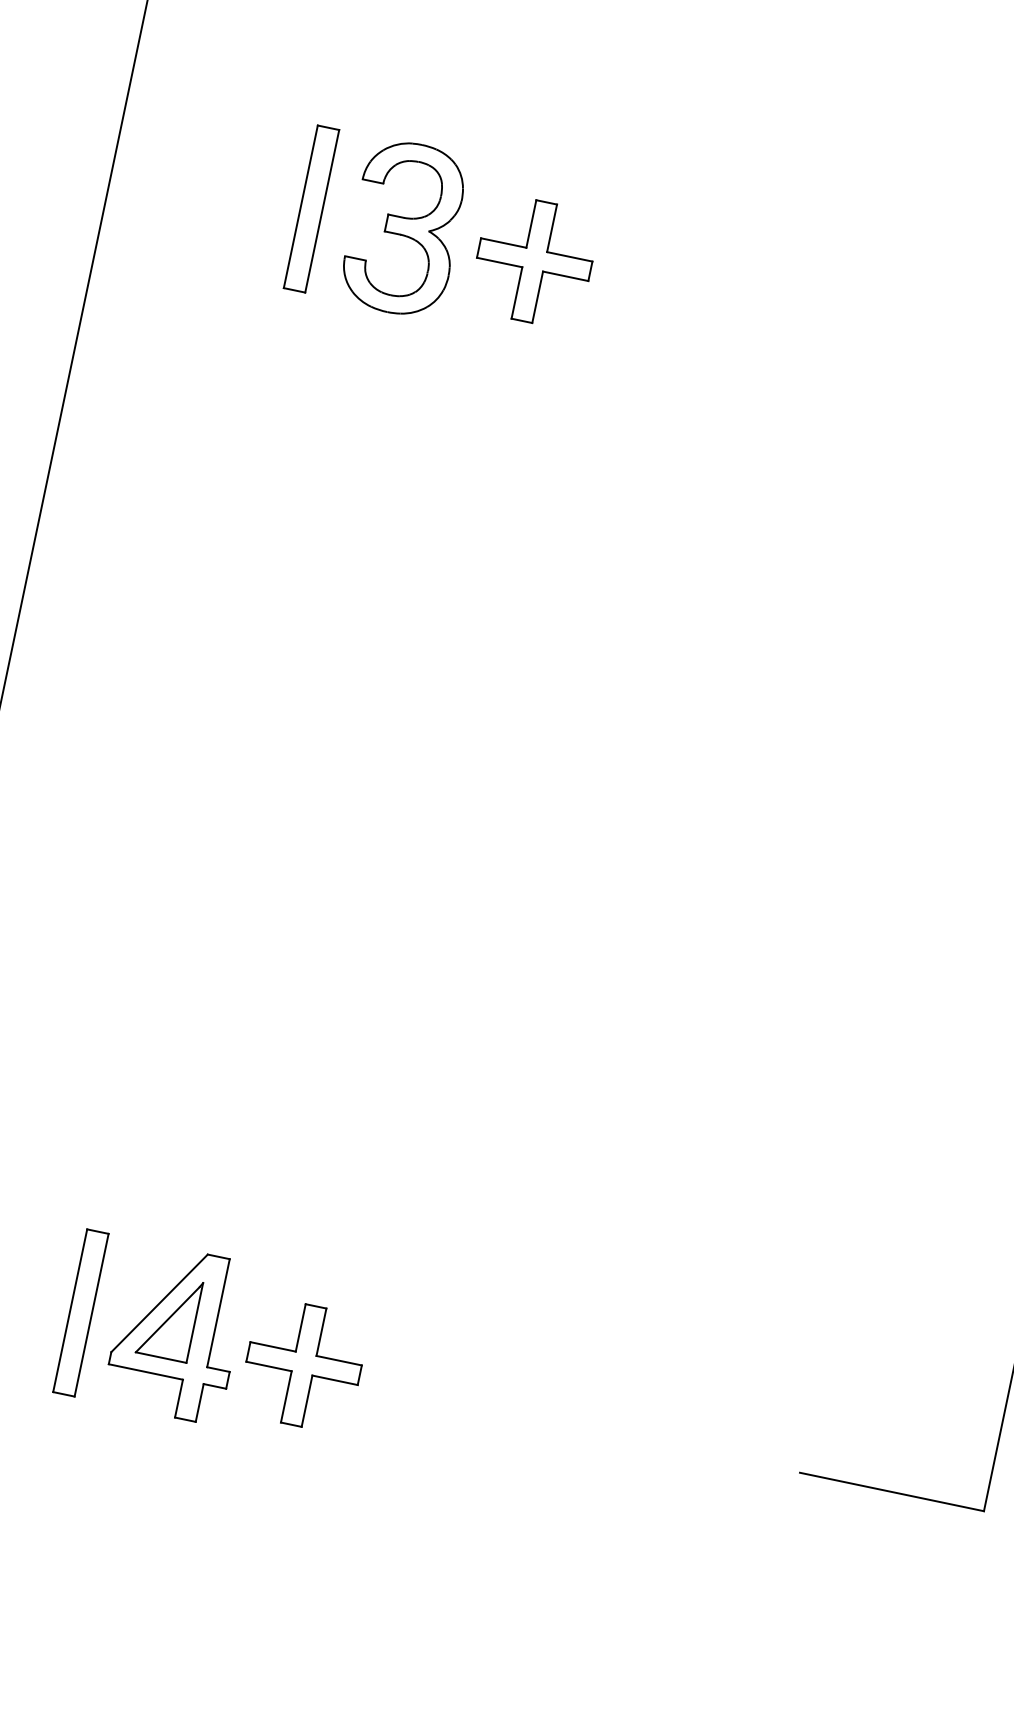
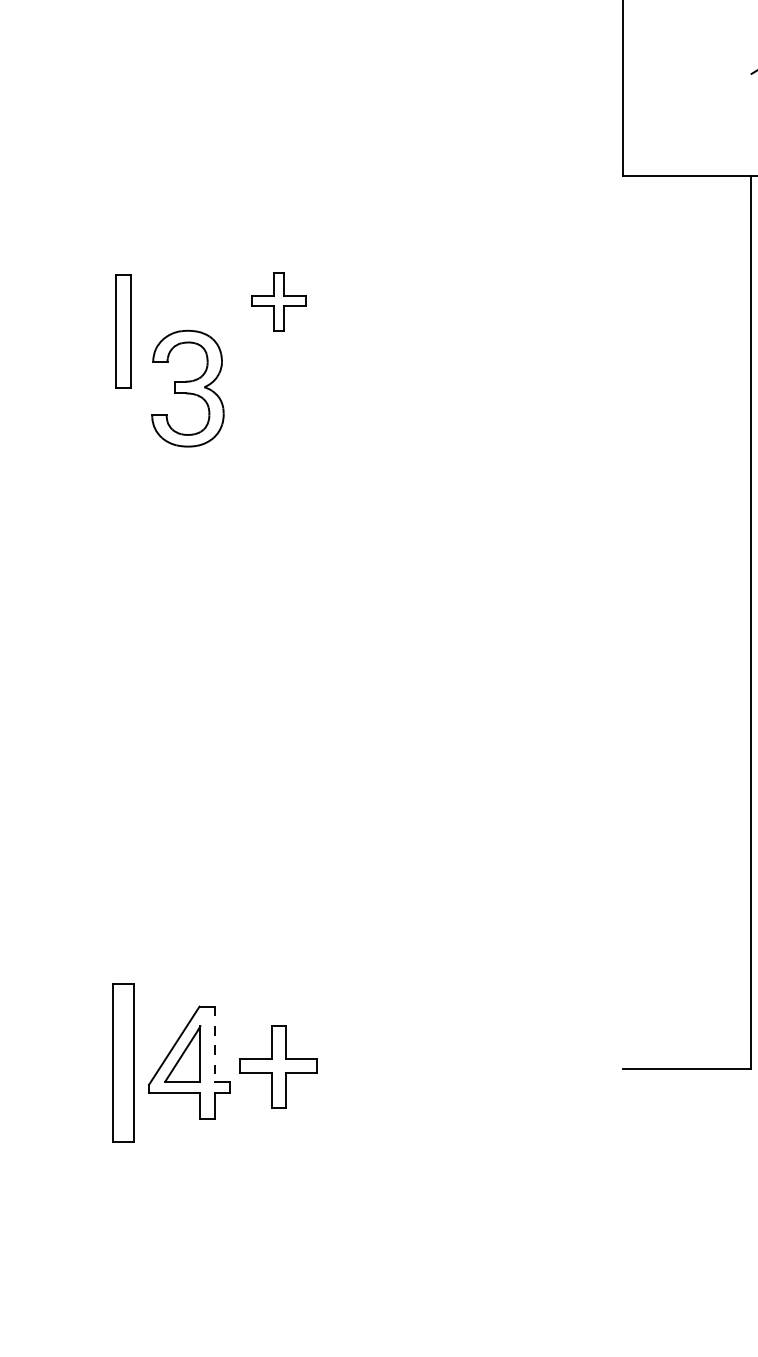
part: (311, 208) -> (123, 331), moved
part: (404, 228) -> (187, 388), moved
part: (534, 261) -> (278, 301), size x0.7
part: (81, 1312) -> (123, 1062), size x1.4
line: (217, 1313) -> (214, 1044), solid -> dashed

